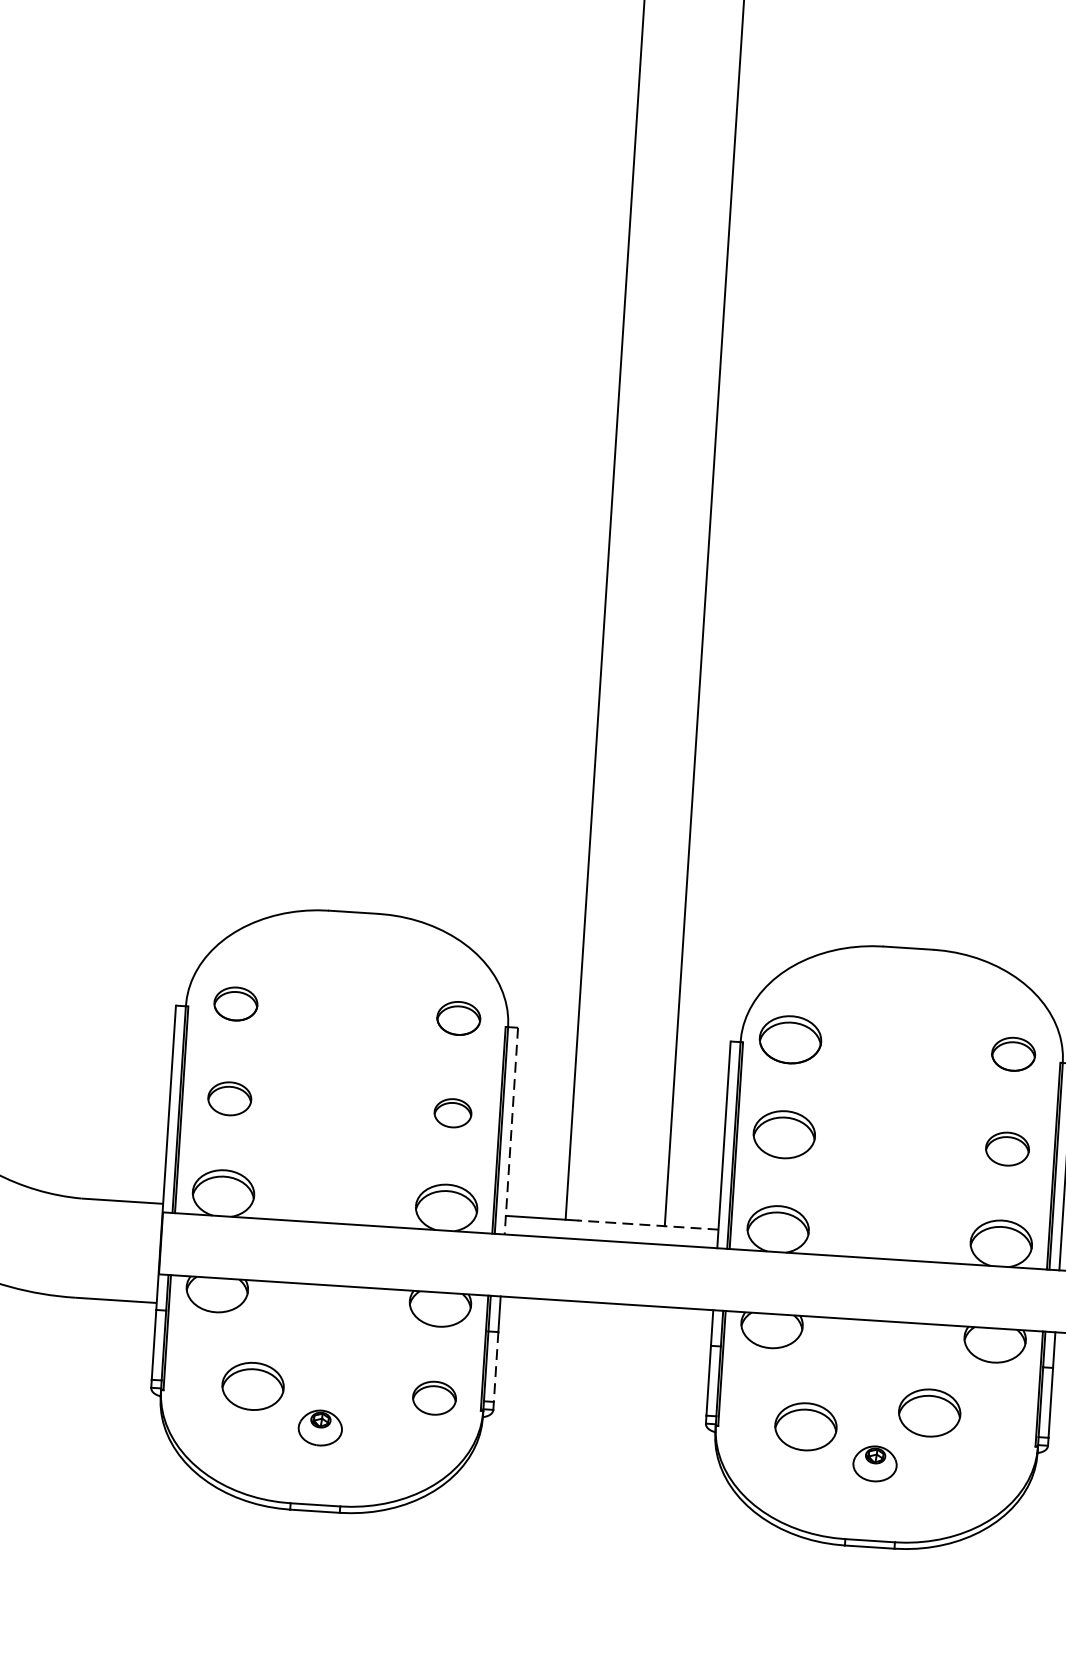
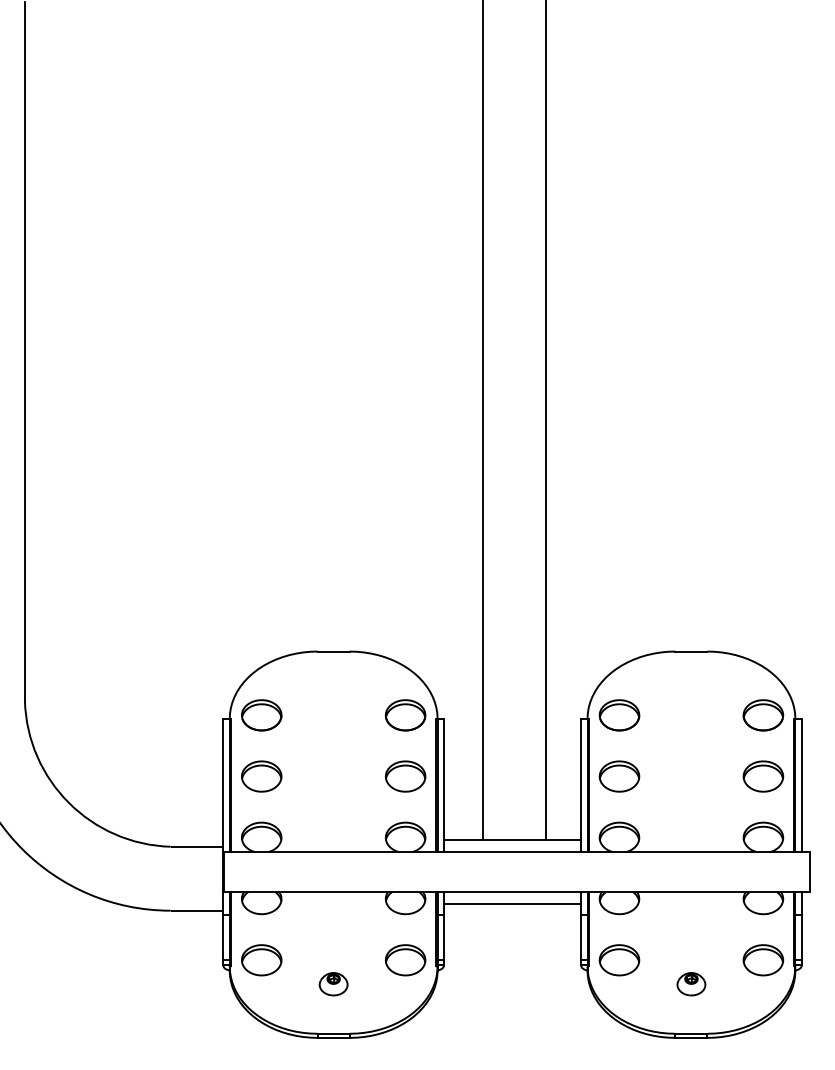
part: (235, 1004) -> (261, 715), size x1.43
part: (458, 1018) -> (405, 715), size x1.43
part: (1013, 1054) -> (763, 715), size x1.43
part: (229, 1098) -> (261, 776), size x1.43
part: (452, 1113) -> (405, 776), size x1.67
line: (512, 1131) -> (444, 785), dashed -> solid
part: (1007, 1149) -> (763, 776), size x1.43
line: (647, 1225) -> (535, 840), dashed -> solid
line: (605, 1322) -> (512, 904), added
line: (496, 1366) -> (444, 937), dashed -> solid
part: (252, 1386) -> (261, 960), moved
part: (434, 1398) -> (405, 960), size x1.43
part: (929, 1413) -> (763, 960), moved
part: (805, 1427) -> (619, 960), moved

